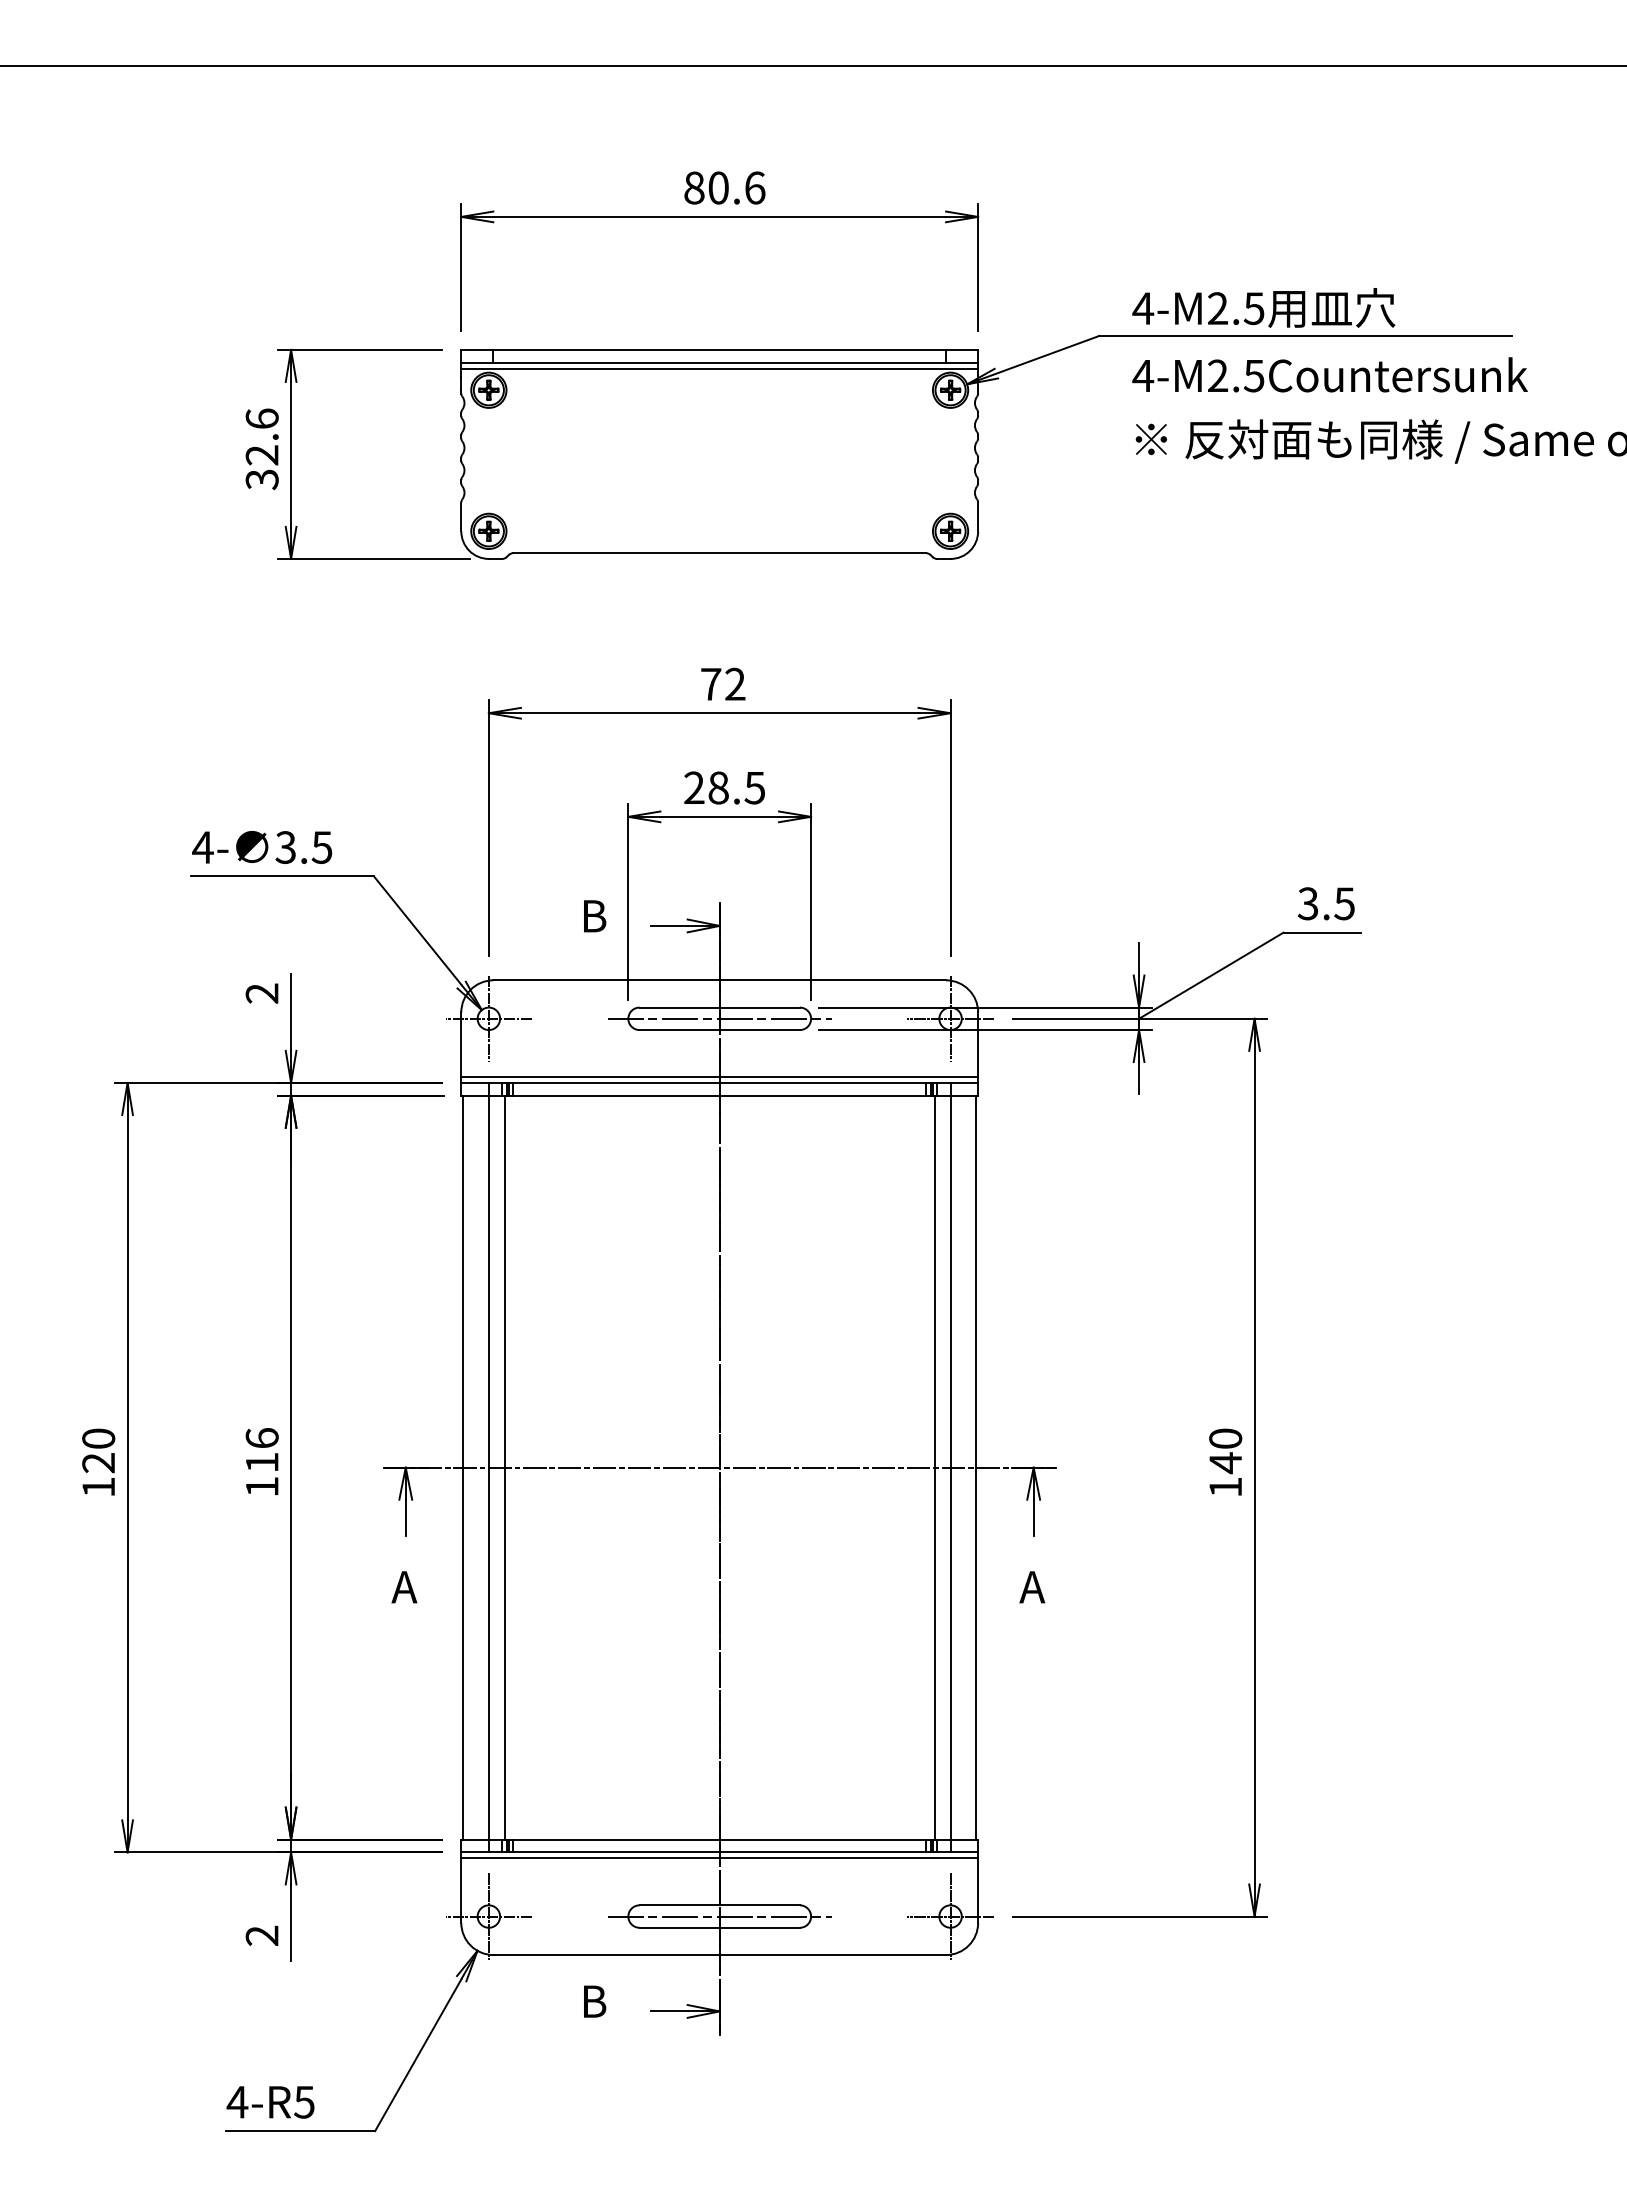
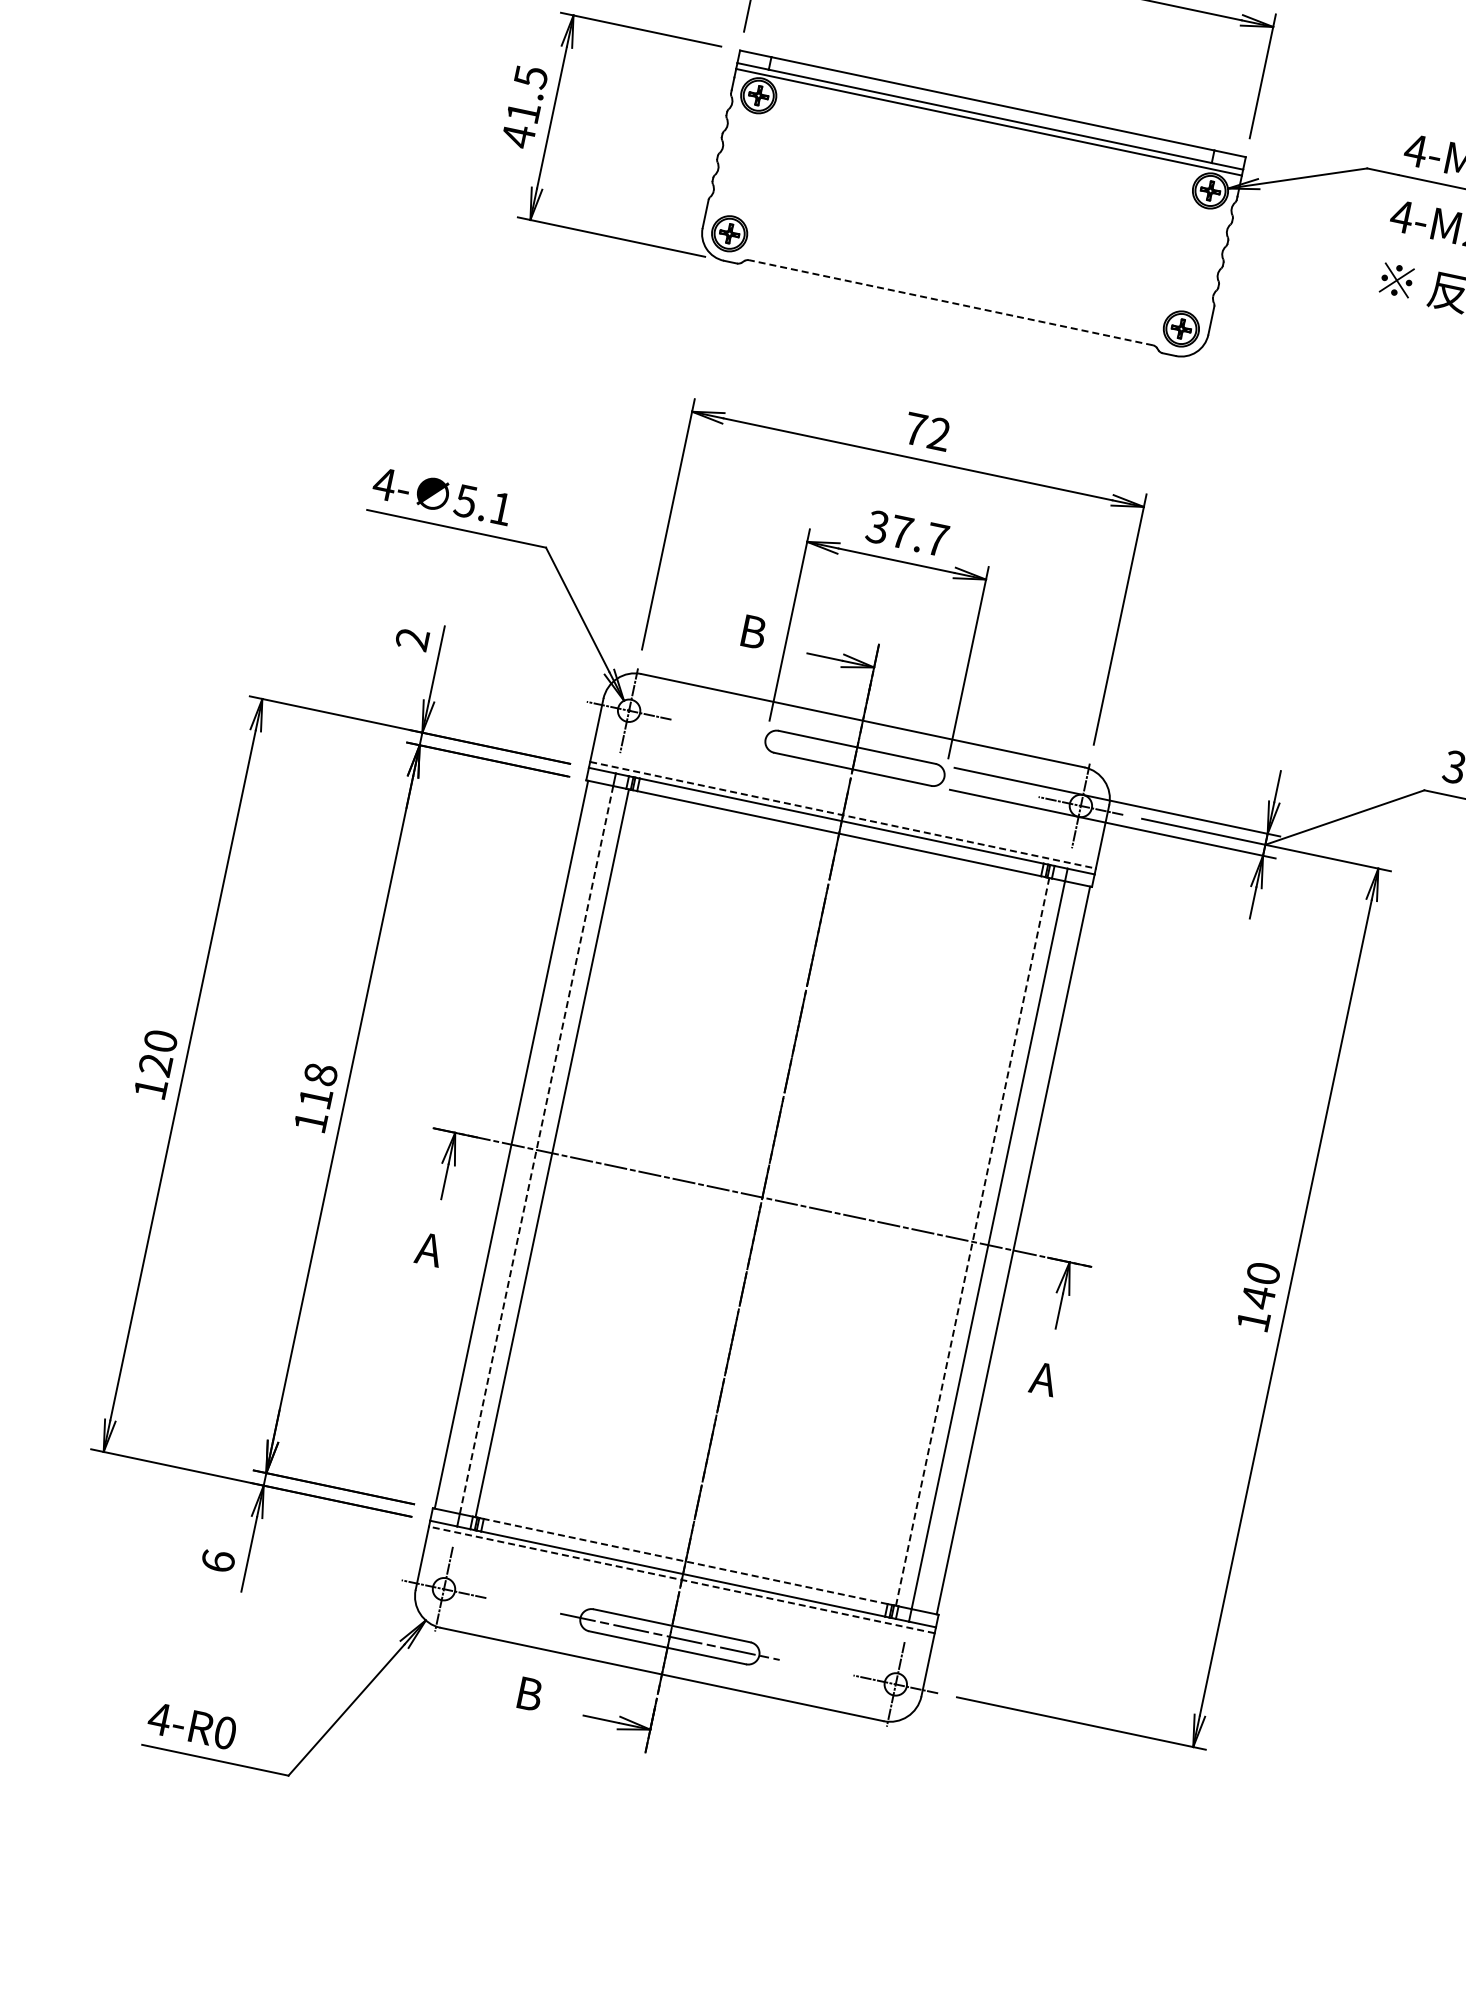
text: (261, 449) -> (524, 106), 32.6 -> 41.5
line: (719, 553) -> (950, 303), solid -> dashed
text: (724, 787) -> (907, 533), 28.5 -> 37.7
text: (303, 847) -> (483, 504), 3.5 -> 5.1
line: (719, 1018) -> (854, 758), removed
line: (720, 1076) -> (843, 814), solid -> dashed
text: (261, 1438) -> (320, 1074), 116 -> 118
line: (488, 1467) -> (536, 1149), solid -> dashed
line: (934, 1467) -> (972, 1241), solid -> dashed
line: (719, 1839) -> (685, 1561), solid -> dashed
line: (719, 1858) -> (681, 1579), solid -> dashed
text: (261, 1935) -> (217, 1560), 2 -> 6
text: (304, 2101) -> (225, 1732), 4-R5 -> 4-R0

